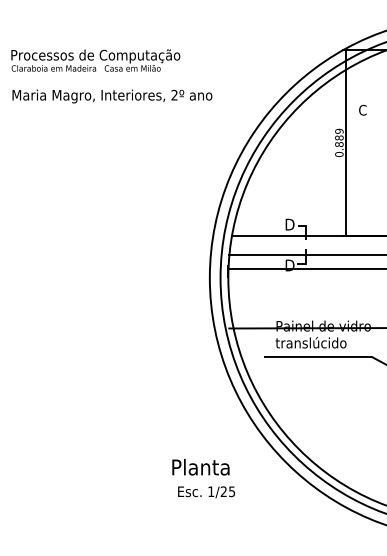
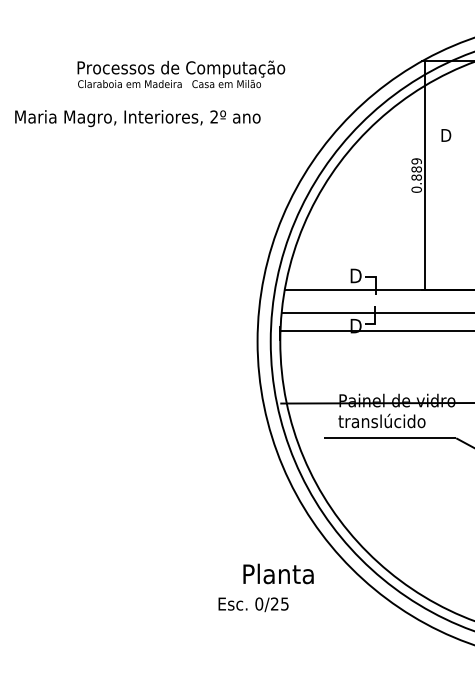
text: (95, 60) -> (180, 74), moved
text: (363, 109) -> (446, 134), C -> D
text: (200, 467) -> (278, 574), moved
text: (211, 491) -> (259, 603), 1/25 -> 0/25

